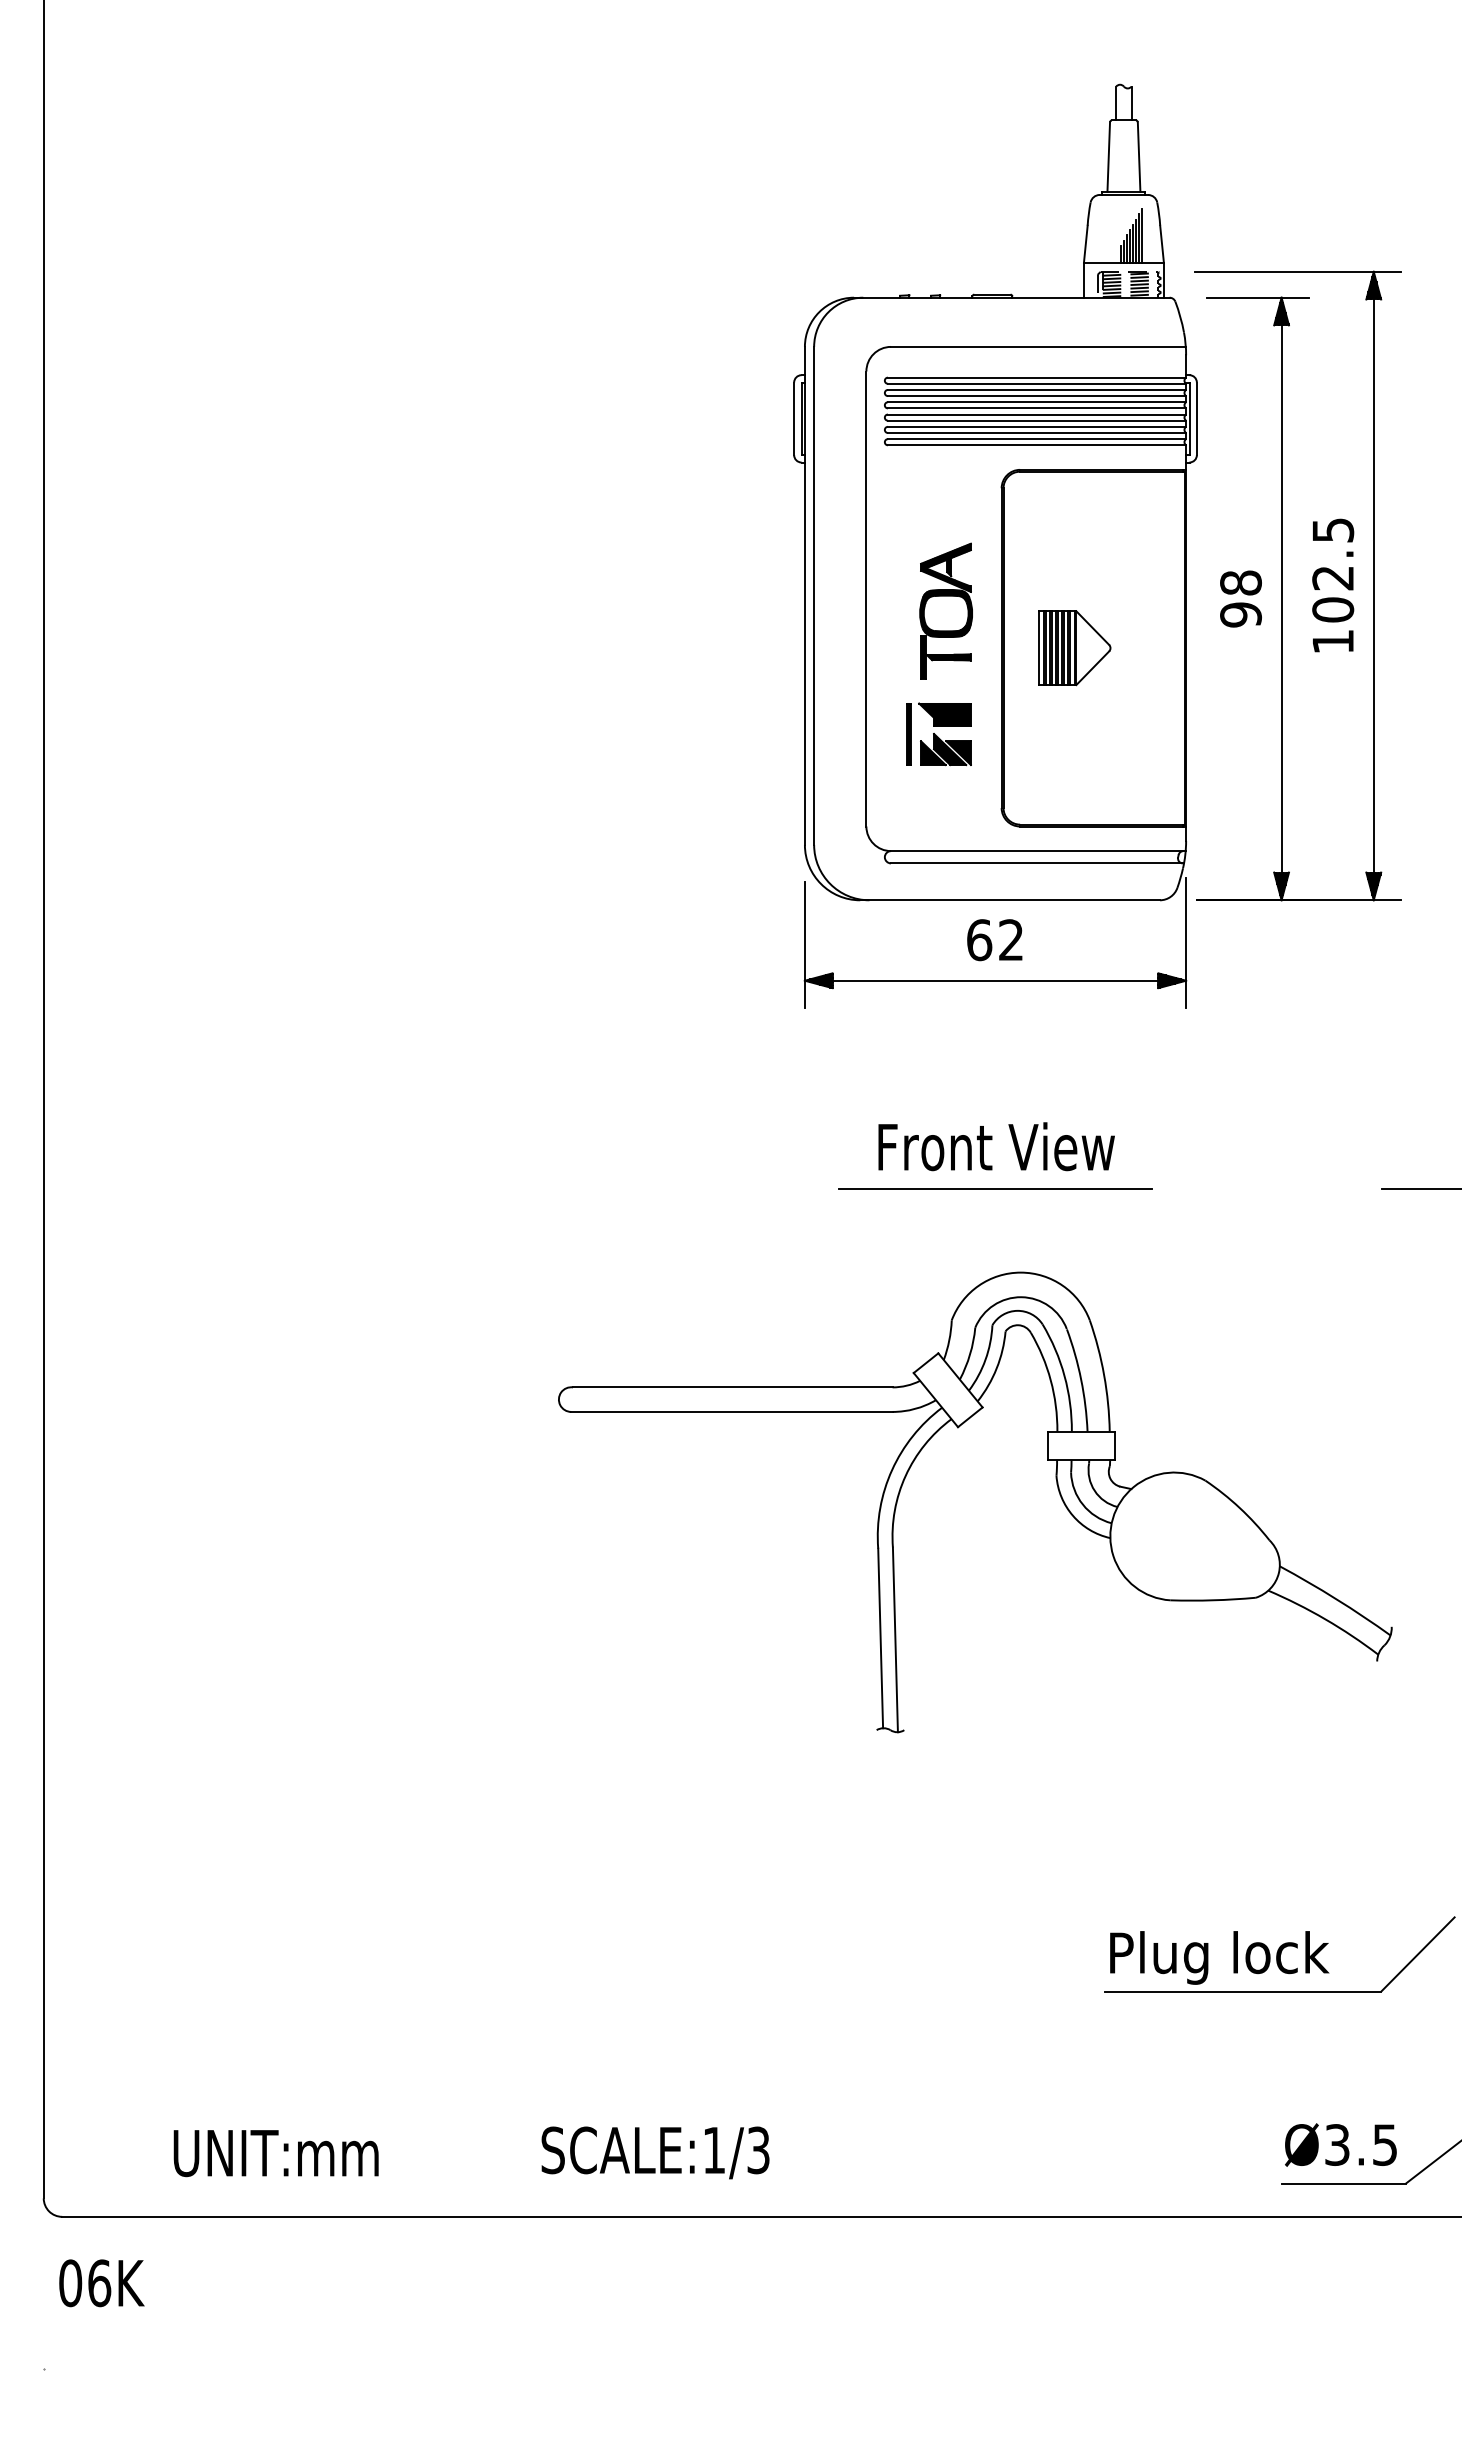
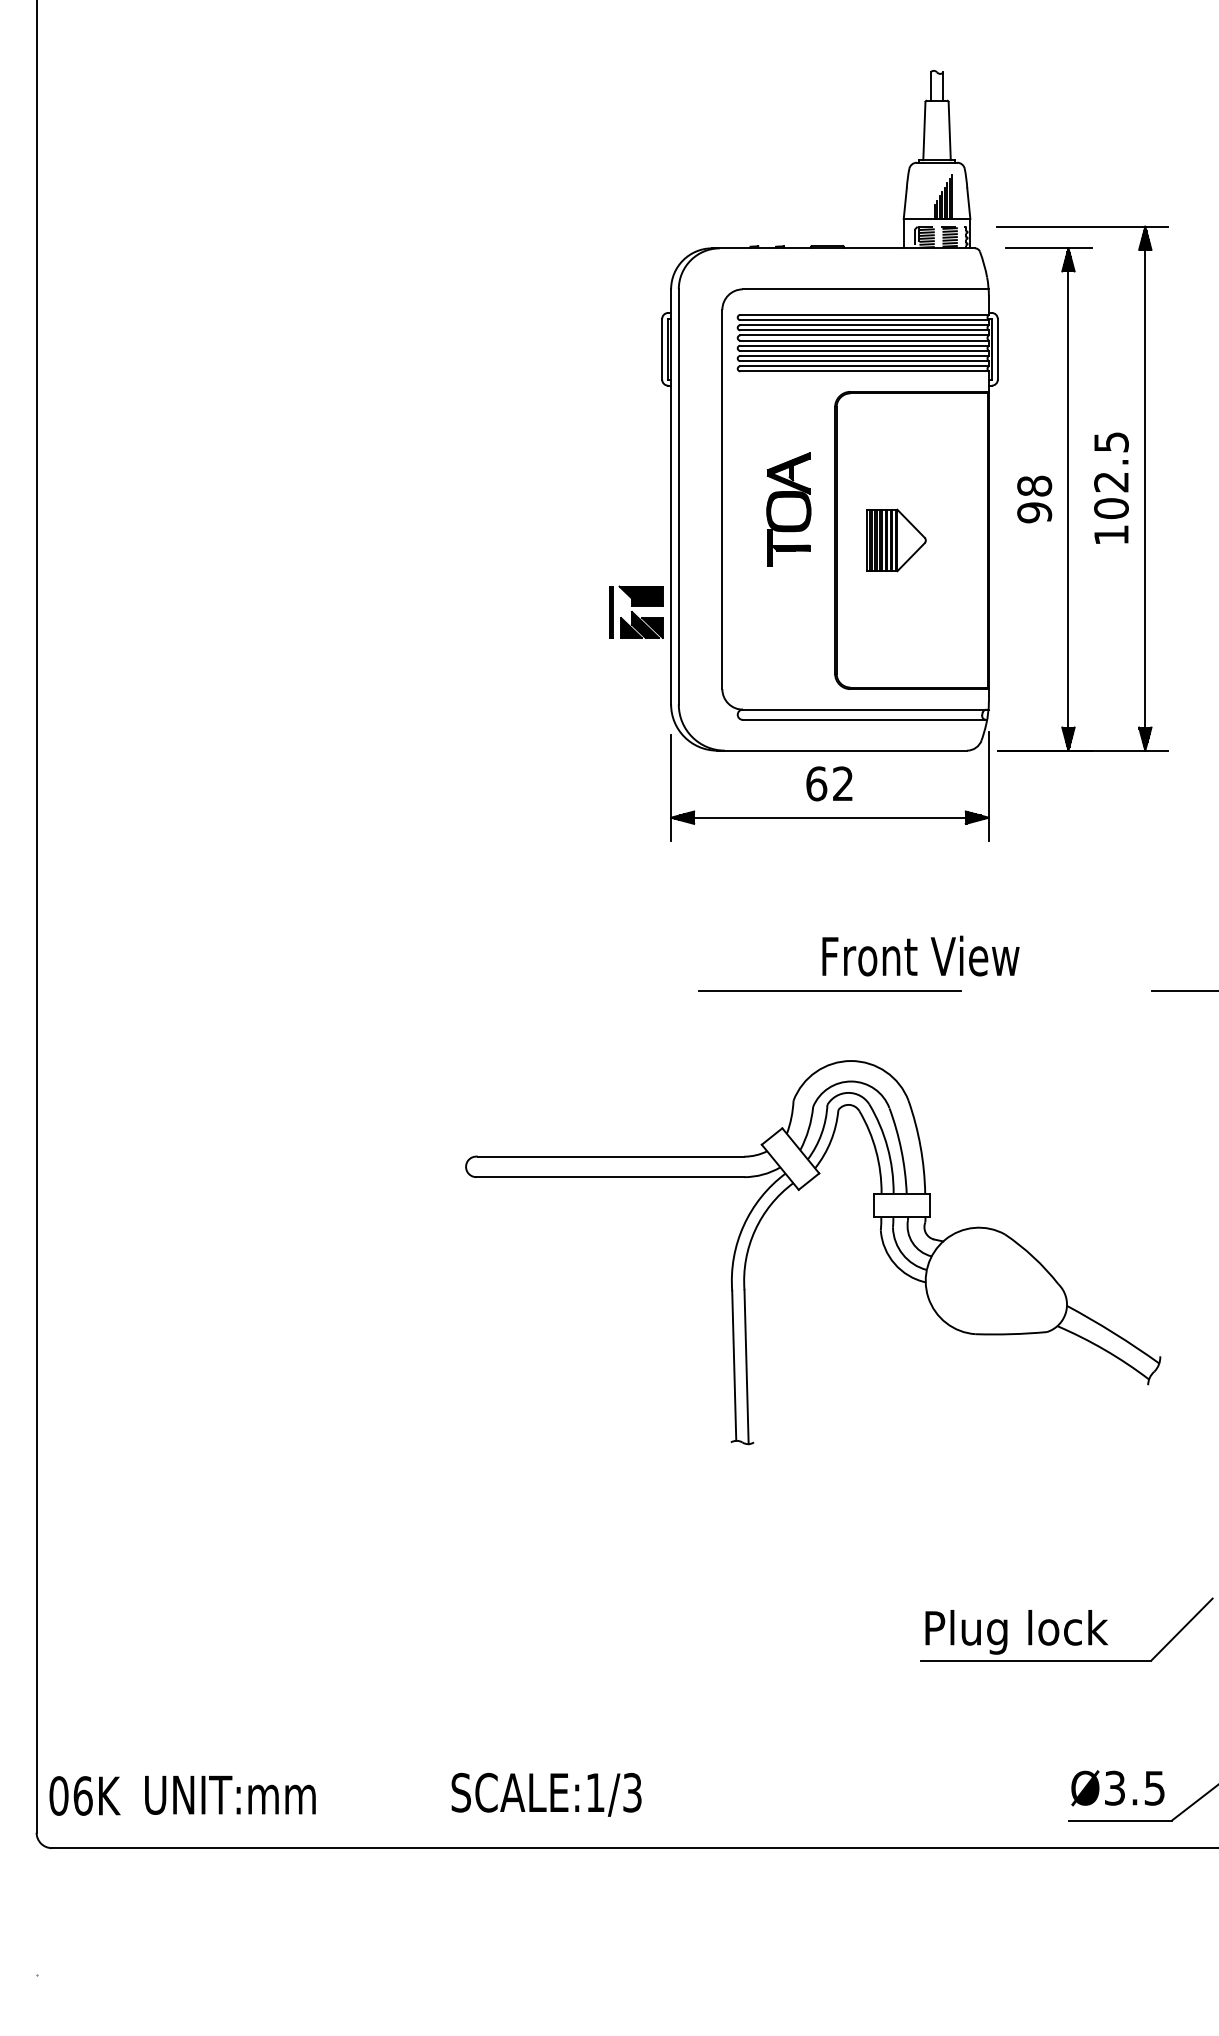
part: (938, 734) -> (635, 612), moved
text: (996, 1146) -> (920, 955), moved
text: (101, 2283) -> (84, 1796), moved

